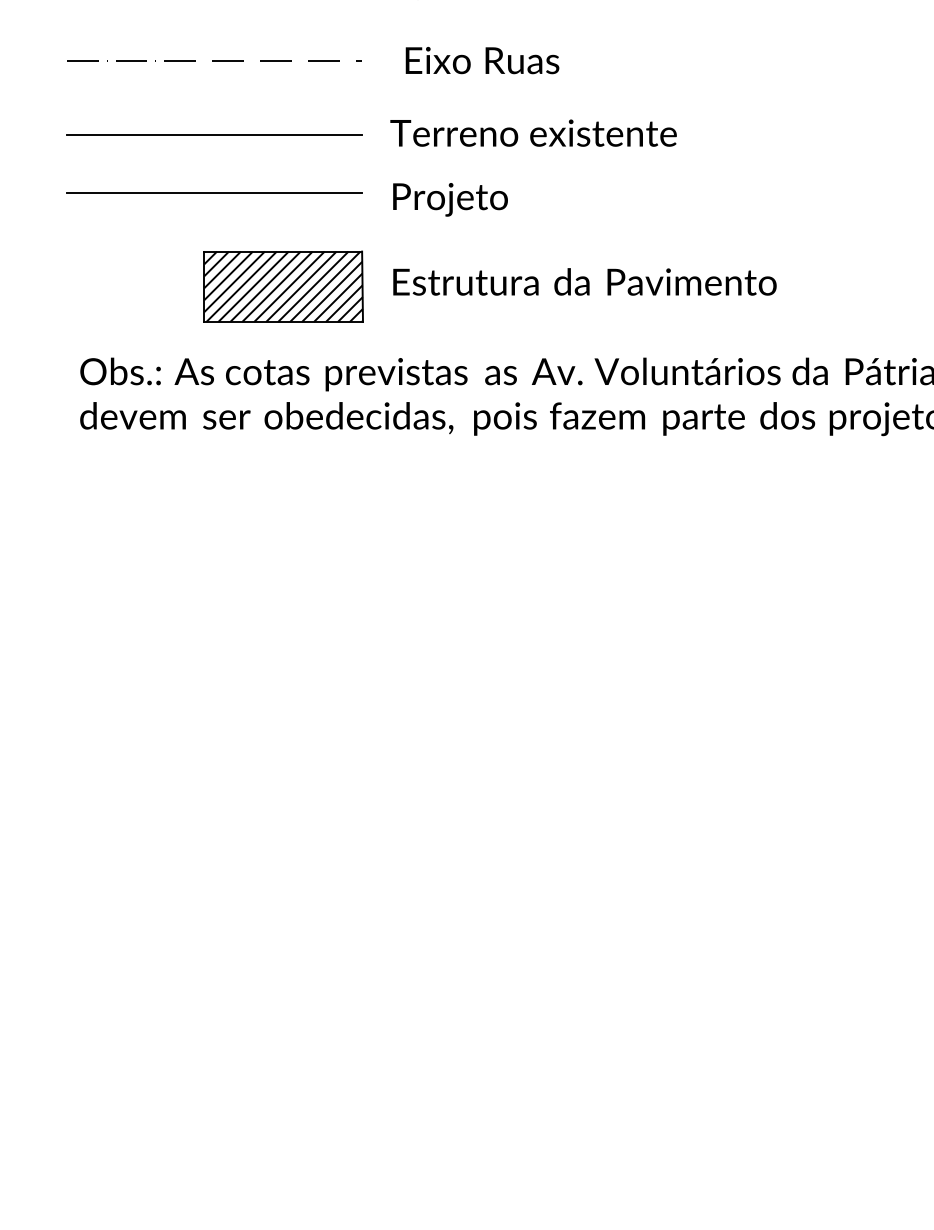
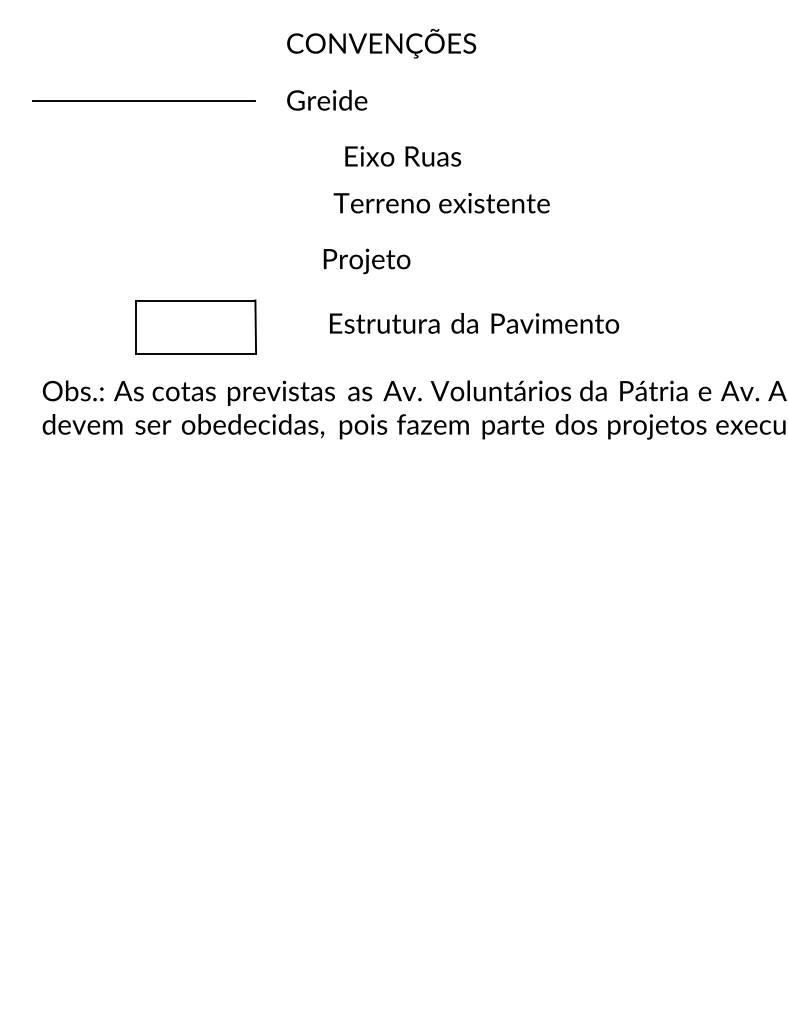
line: (213, 60) -> (143, 156), removed
text: (482, 60) -> (403, 156), moved
text: (533, 133) -> (441, 203), moved
line: (213, 134) -> (143, 212), removed
line: (213, 193) -> (143, 256), removed
text: (449, 199) -> (366, 261), moved
text: (584, 282) -> (474, 323), moved
hatch: (284, 286) -> (196, 326), removed

